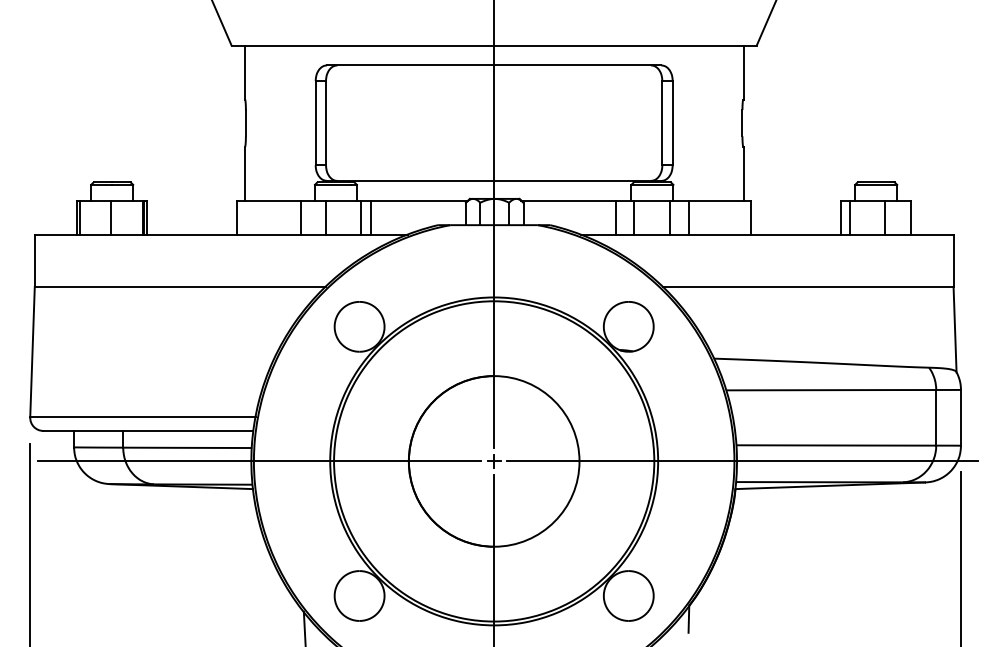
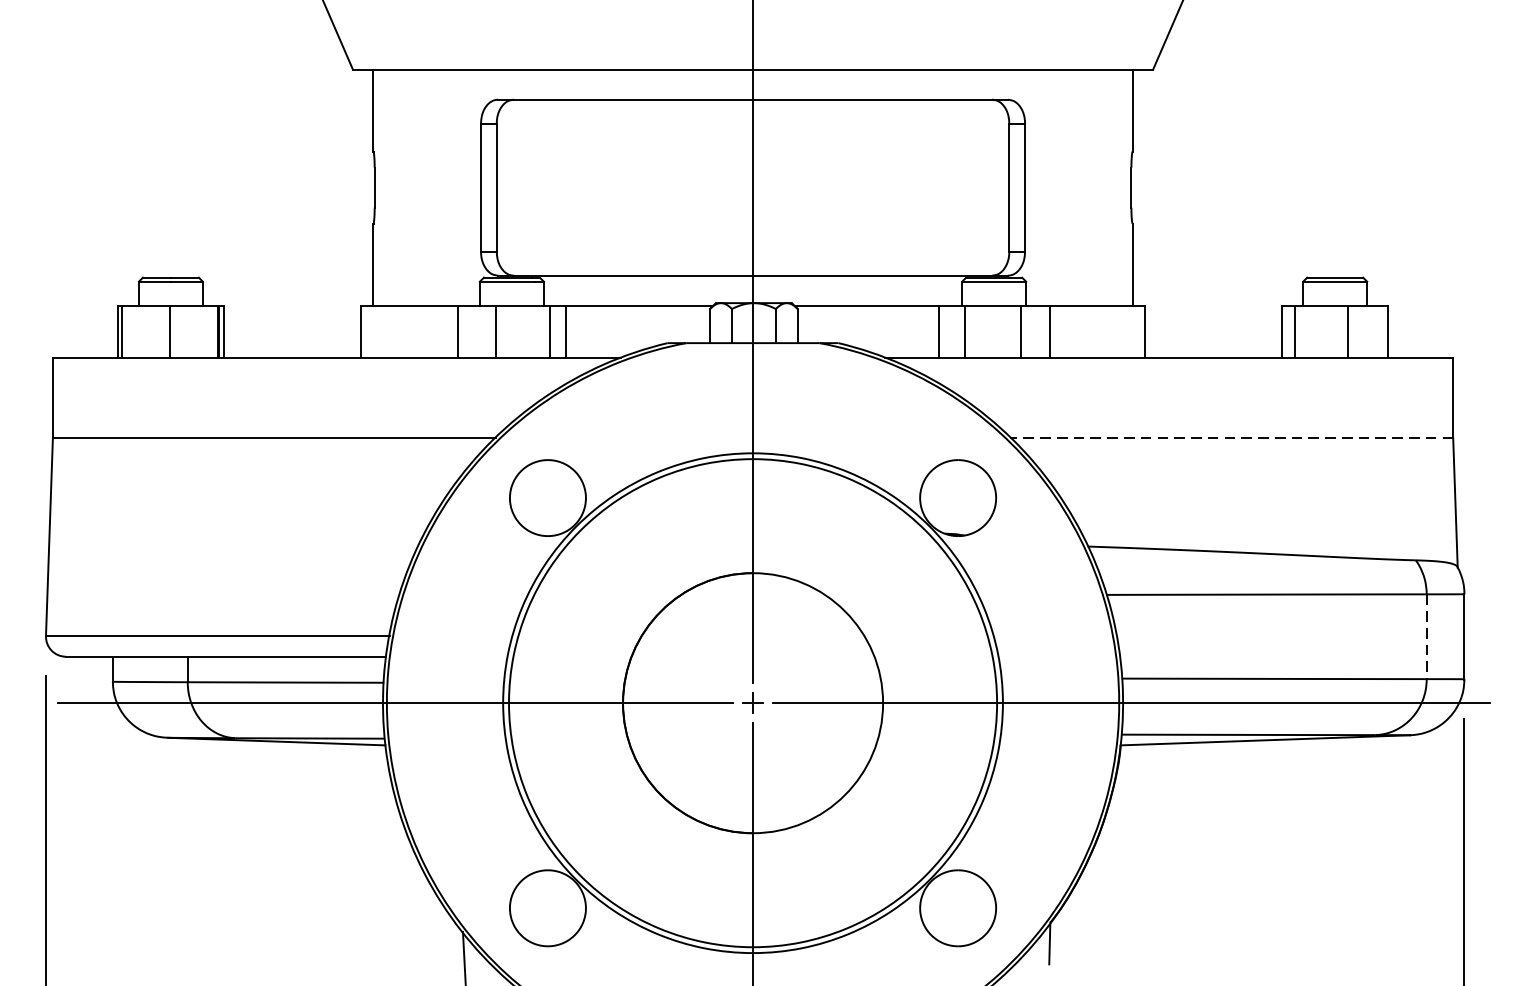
line: (807, 287) -> (1230, 438), solid -> dashed
line: (936, 417) -> (1427, 636), solid -> dashed

